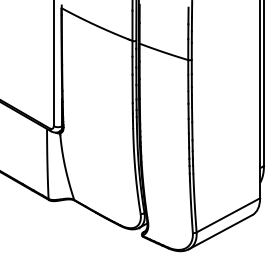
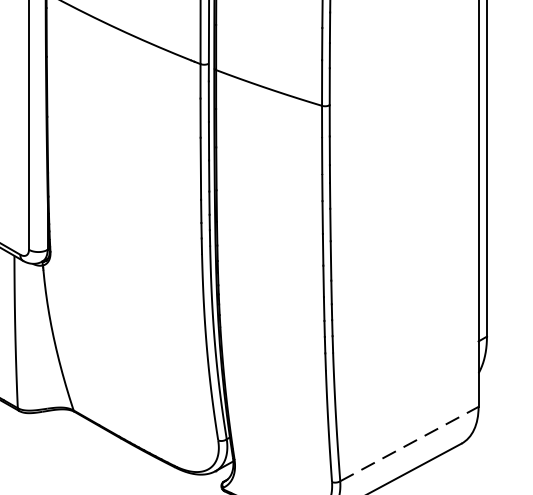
line: (228, 215) -> (409, 444), solid -> dashed

